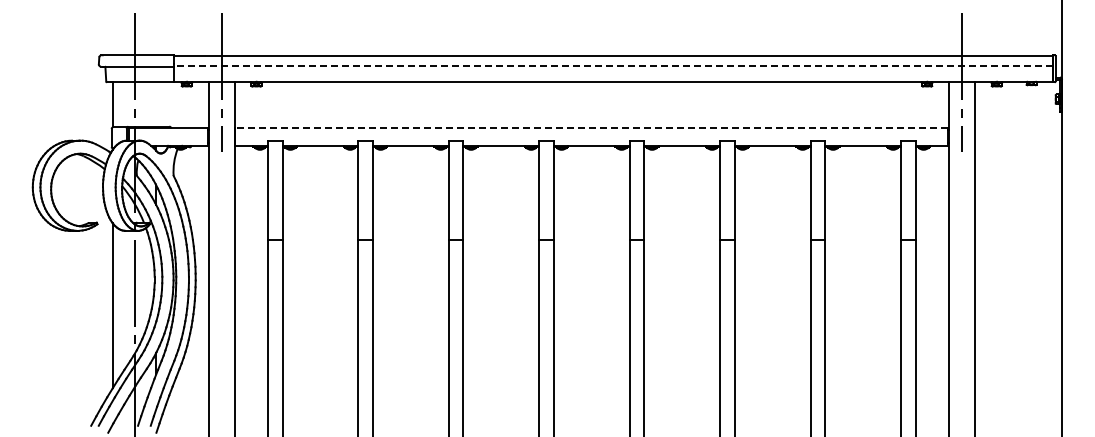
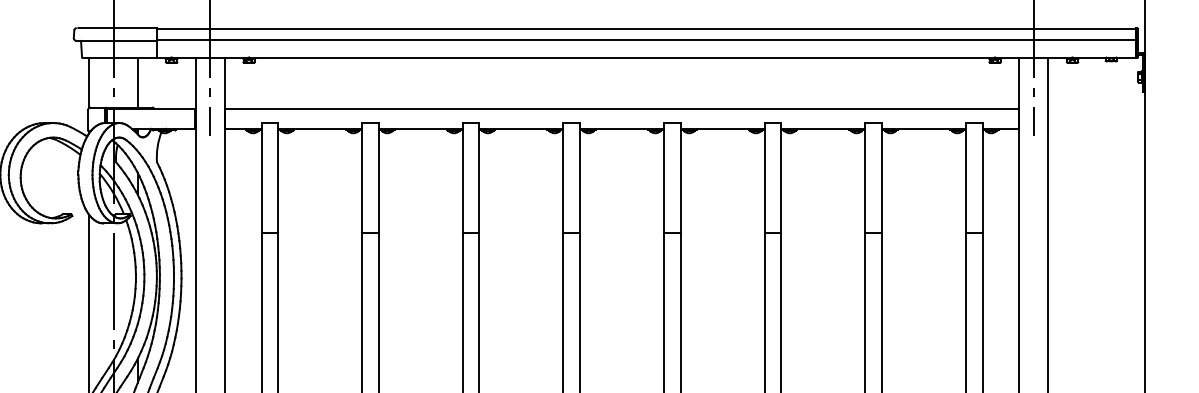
line: (613, 66) -> (646, 40), dashed -> solid
line: (156, 104) -> (137, 82), added
line: (591, 128) -> (621, 109), dashed -> solid

